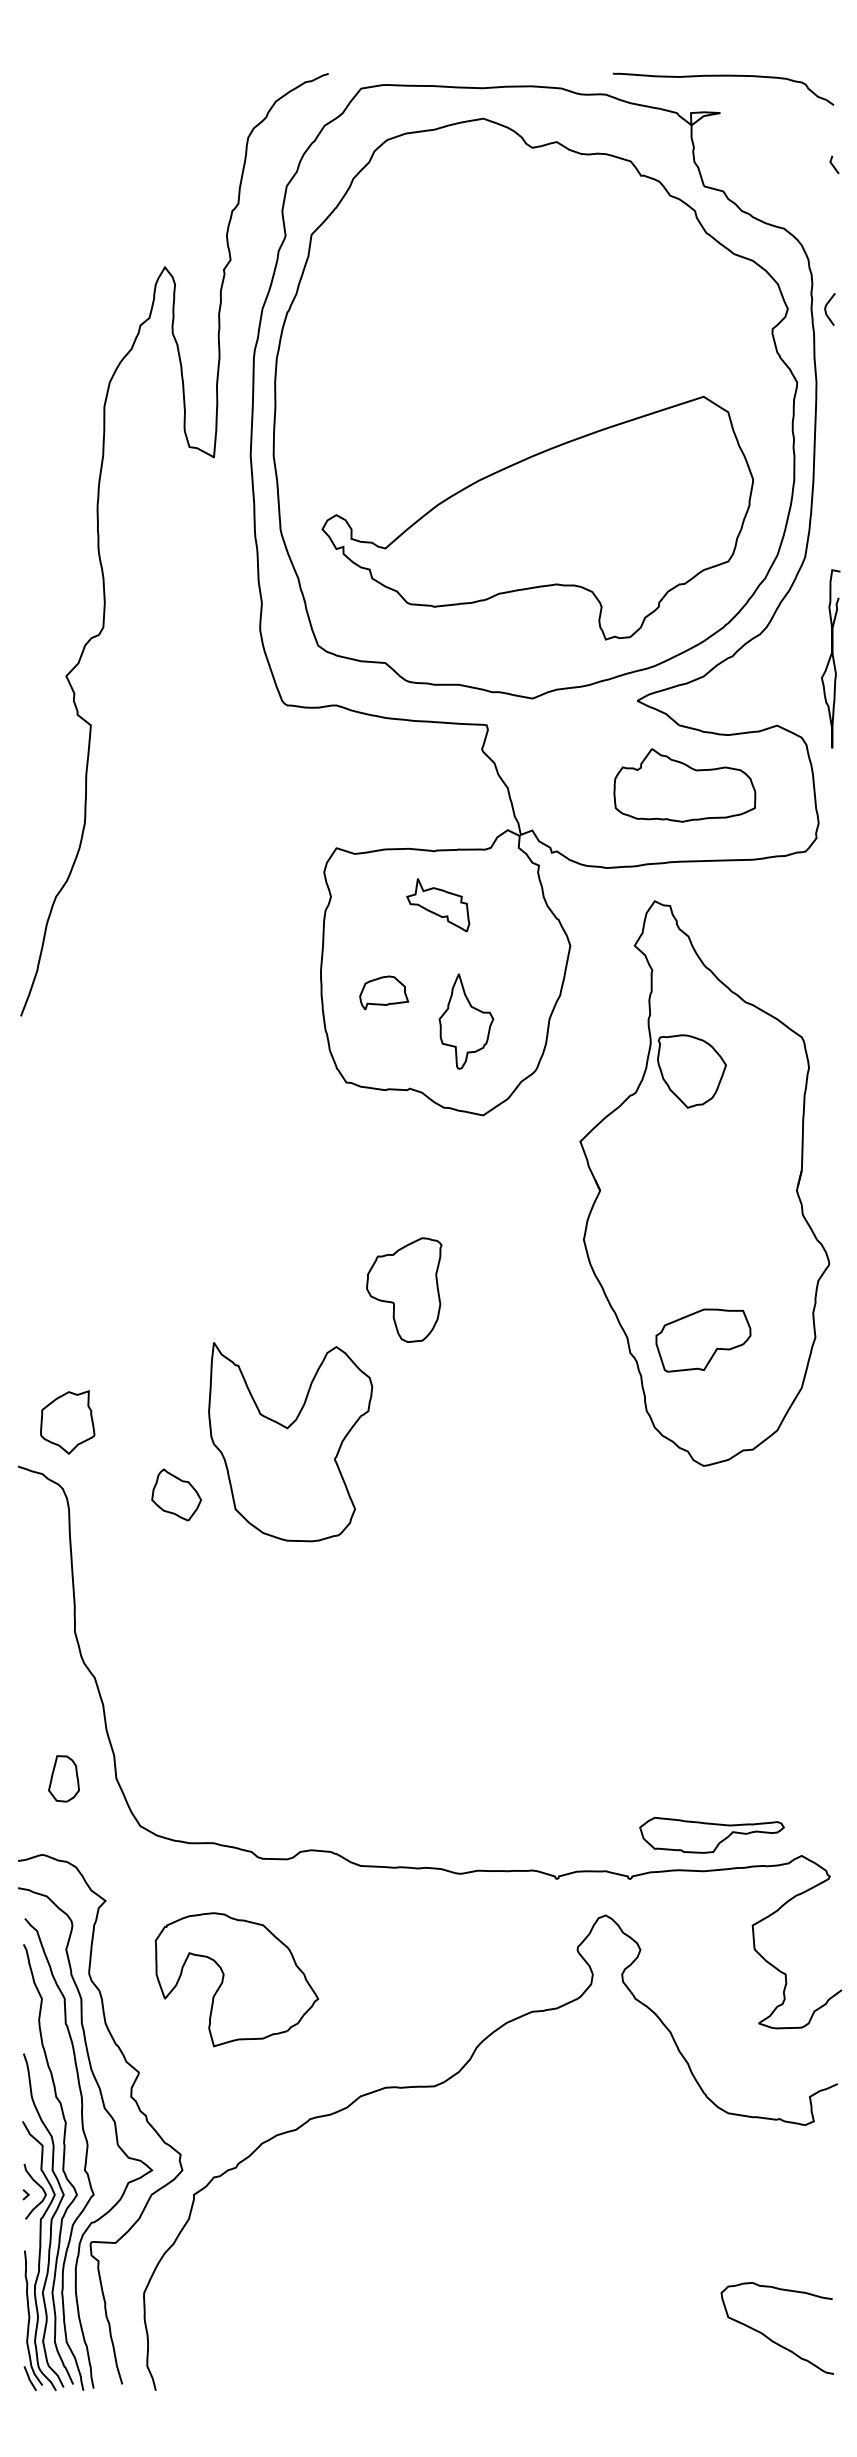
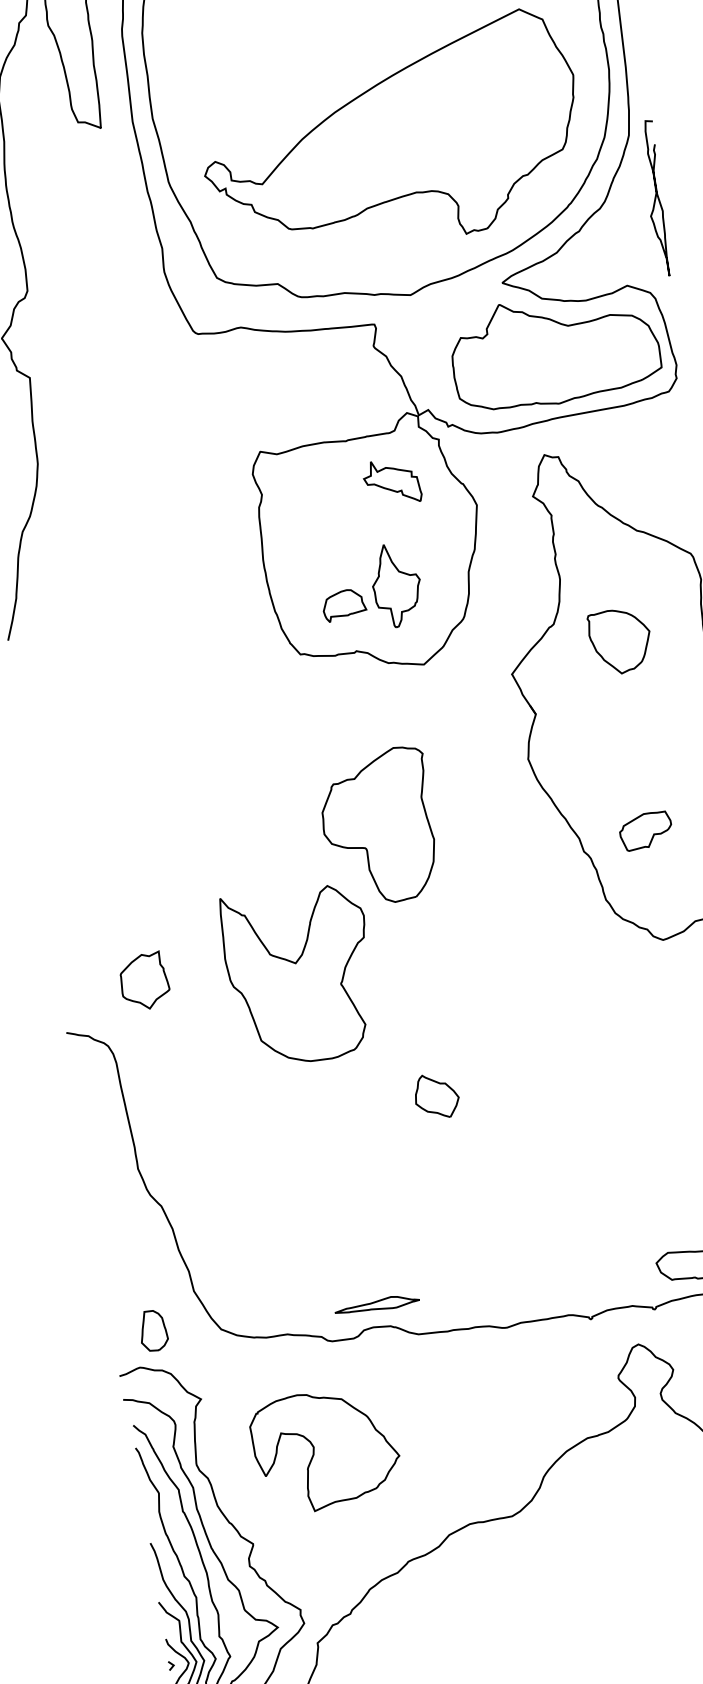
curve: (830, 658) -> (655, 198), moved
part: (684, 785) -> (554, 350), size x1.67
part: (438, 905) -> (392, 482), moved
part: (384, 992) -> (344, 604), moved
part: (691, 1071) -> (620, 641), moved
part: (404, 1289) -> (378, 826), size x1.67
part: (703, 1340) -> (645, 830), size x0.62
part: (67, 1422) -> (144, 981), moved
part: (176, 1494) -> (436, 1095), moved
part: (63, 1778) -> (152, 1330), moved
part: (319, 1825) -> (377, 1304), added

